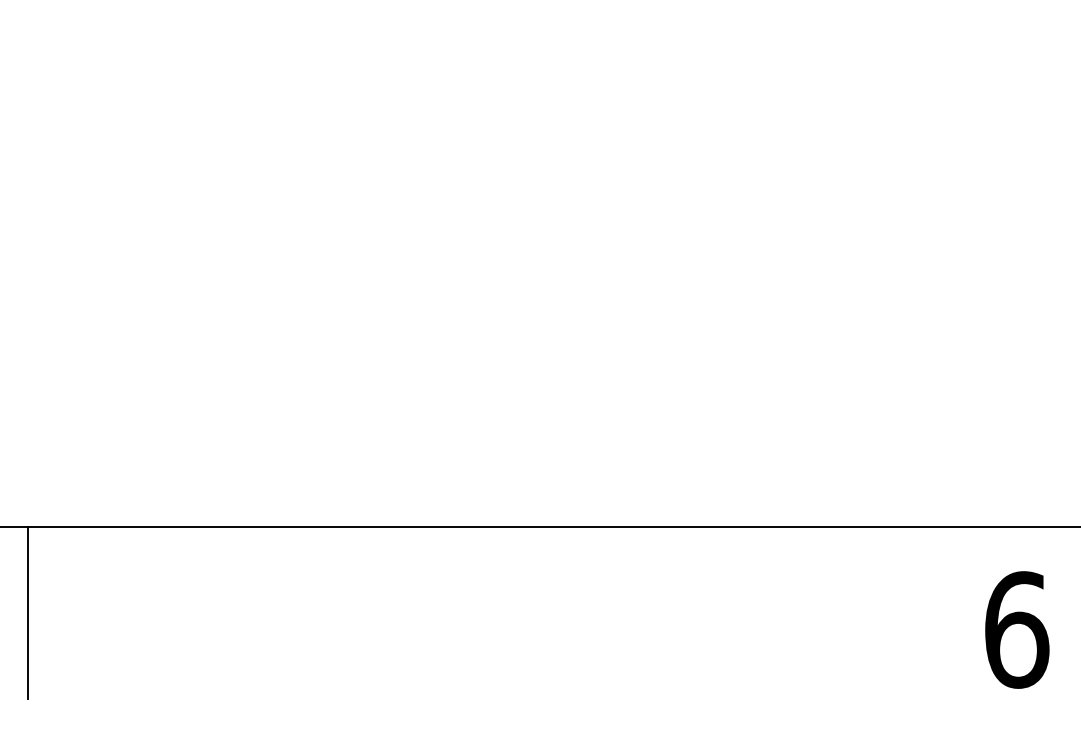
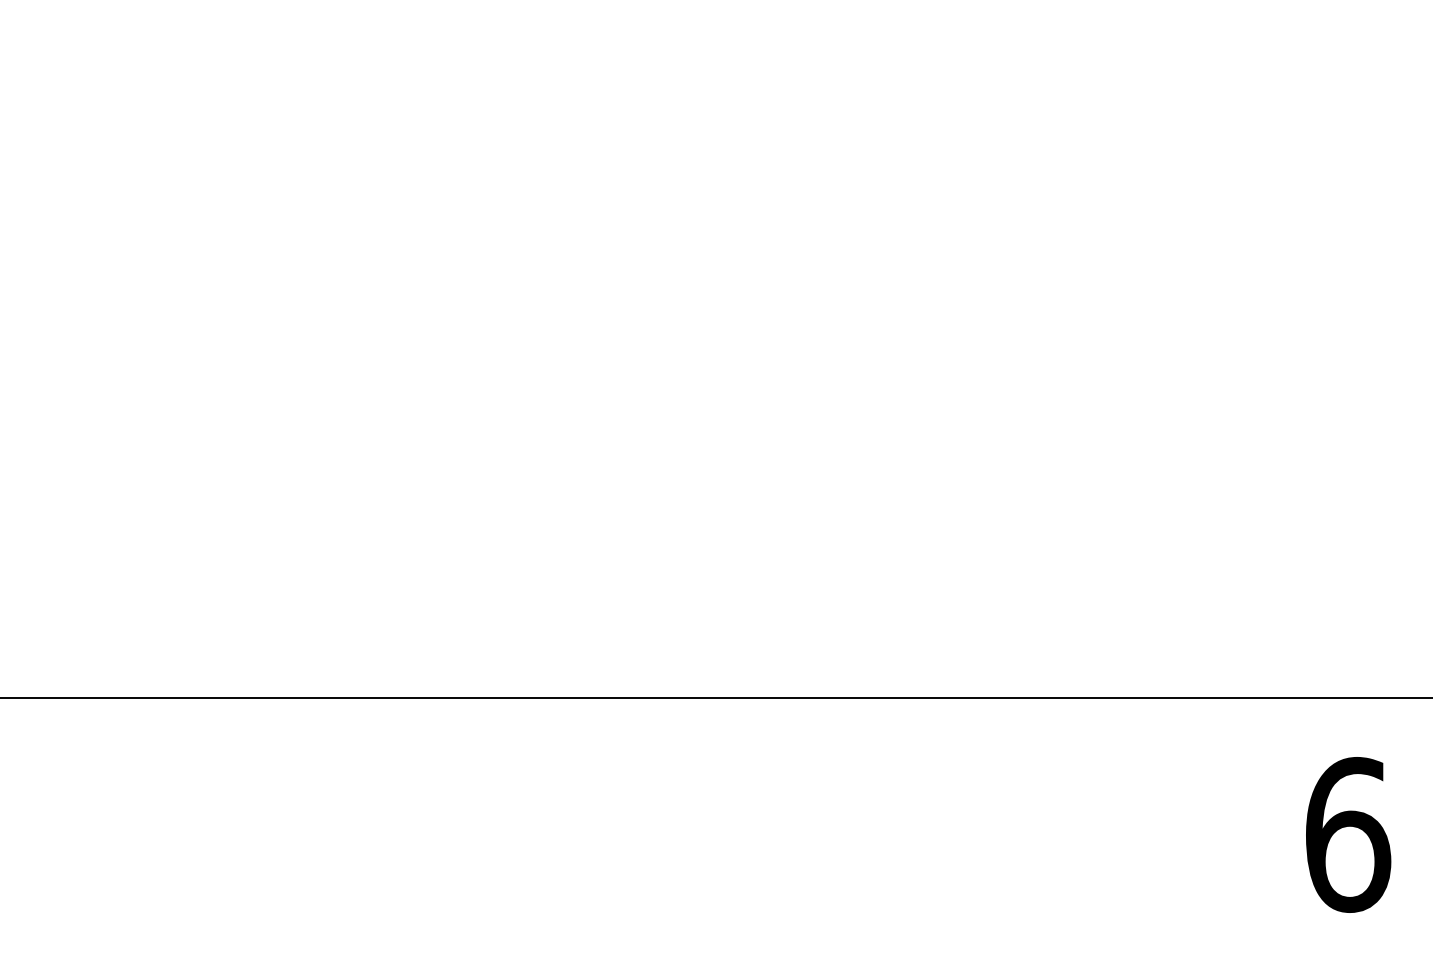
line: (27, 612) -> (36, 811), removed

